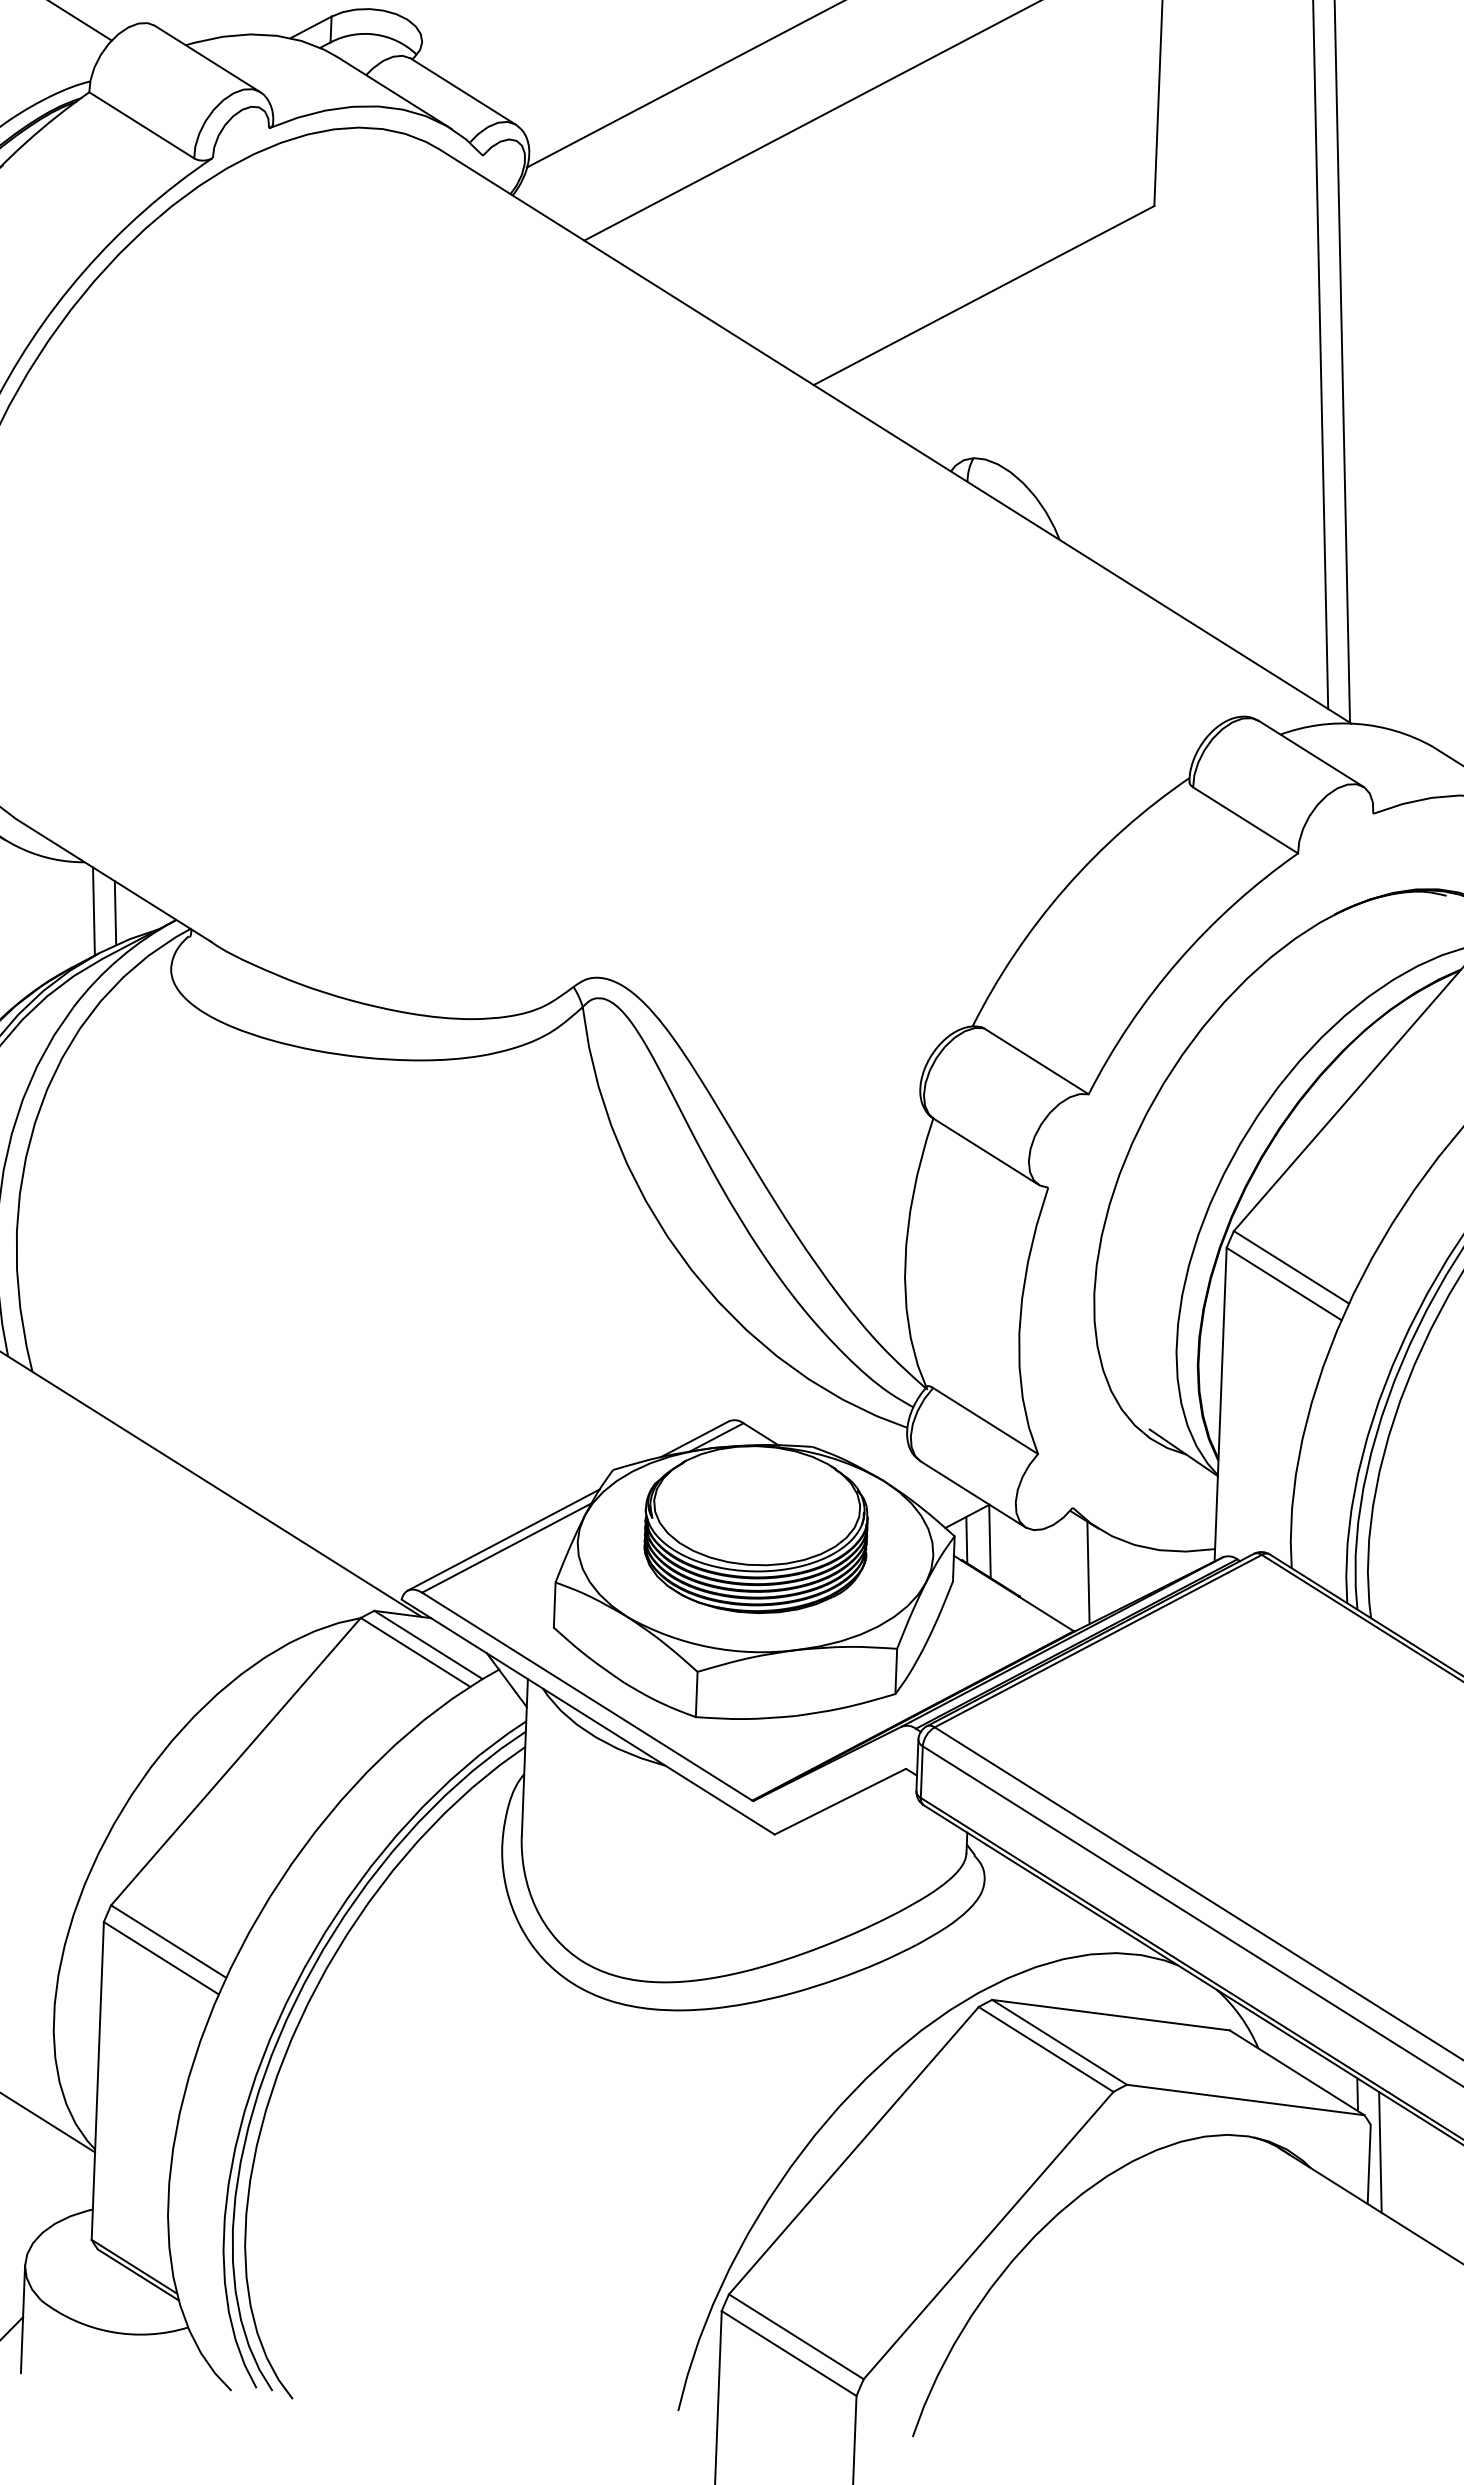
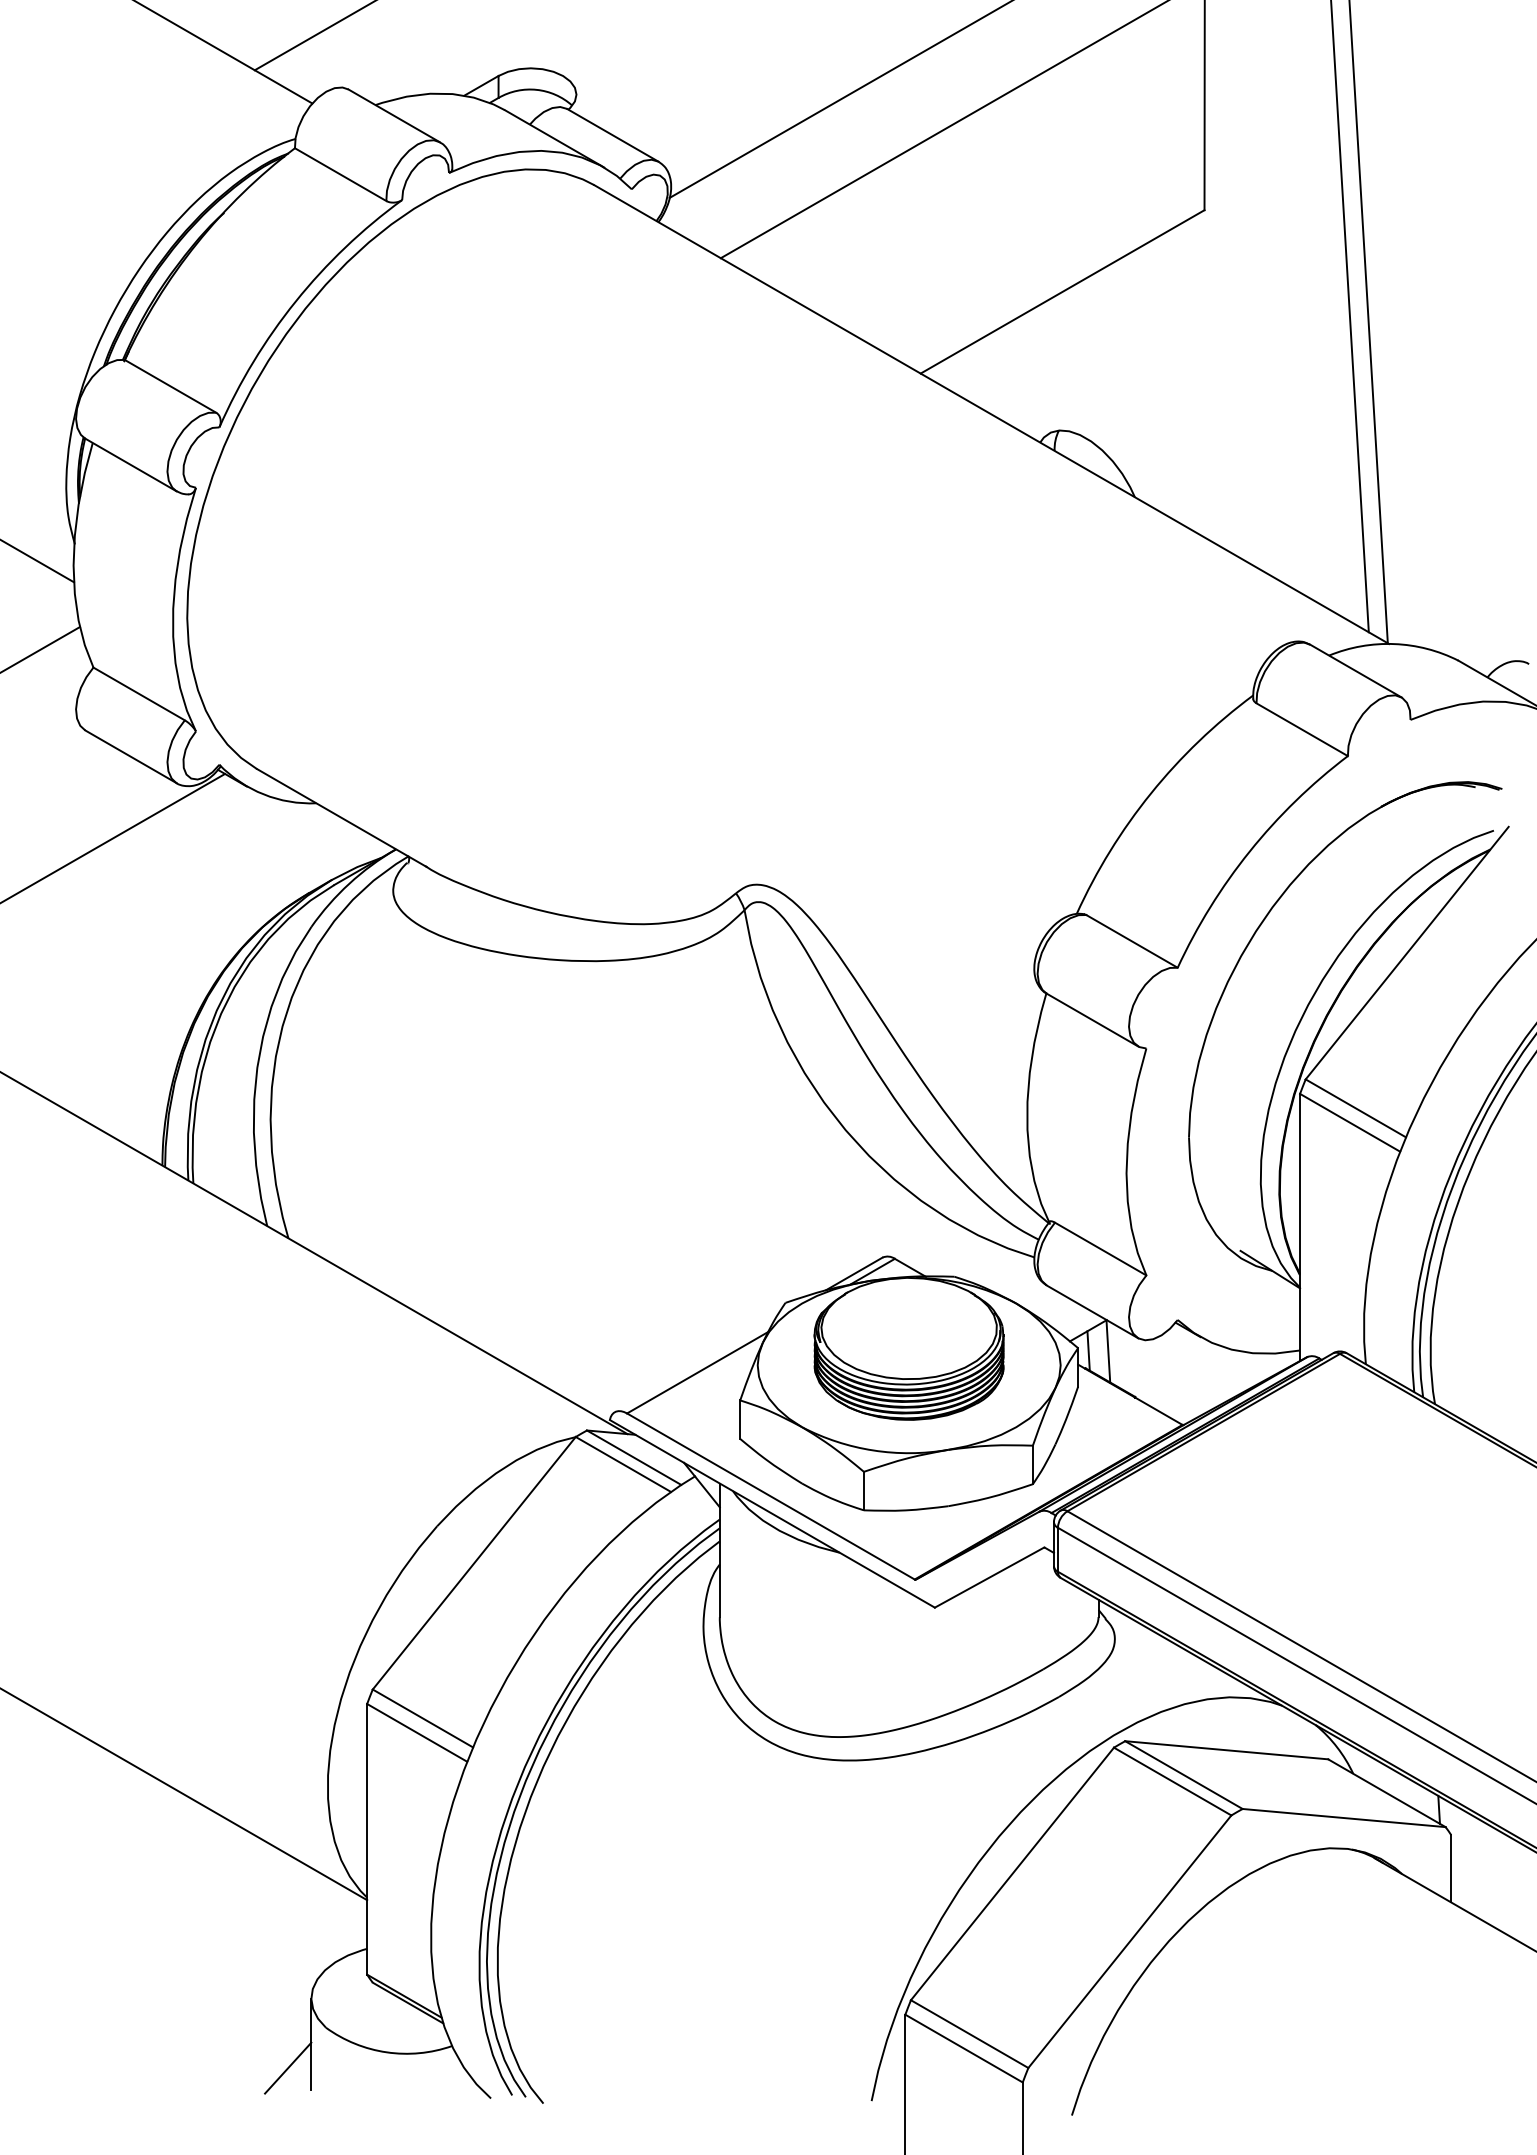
line: (93, 911) -> (325, 844), removed
line: (114, 913) -> (343, 845), removed
line: (503, 1539) -> (694, 1365), removed
line: (1087, 1572) -> (1192, 1374), removed
line: (1380, 2151) -> (1460, 1857), removed

